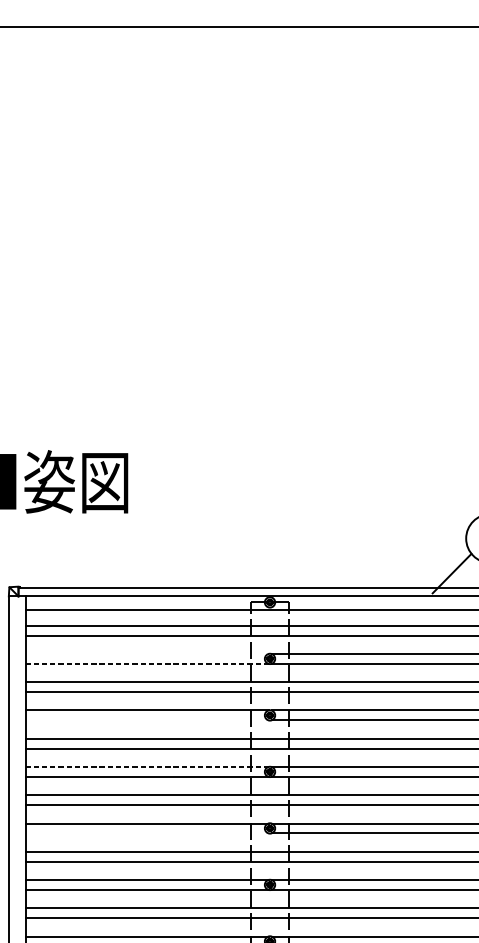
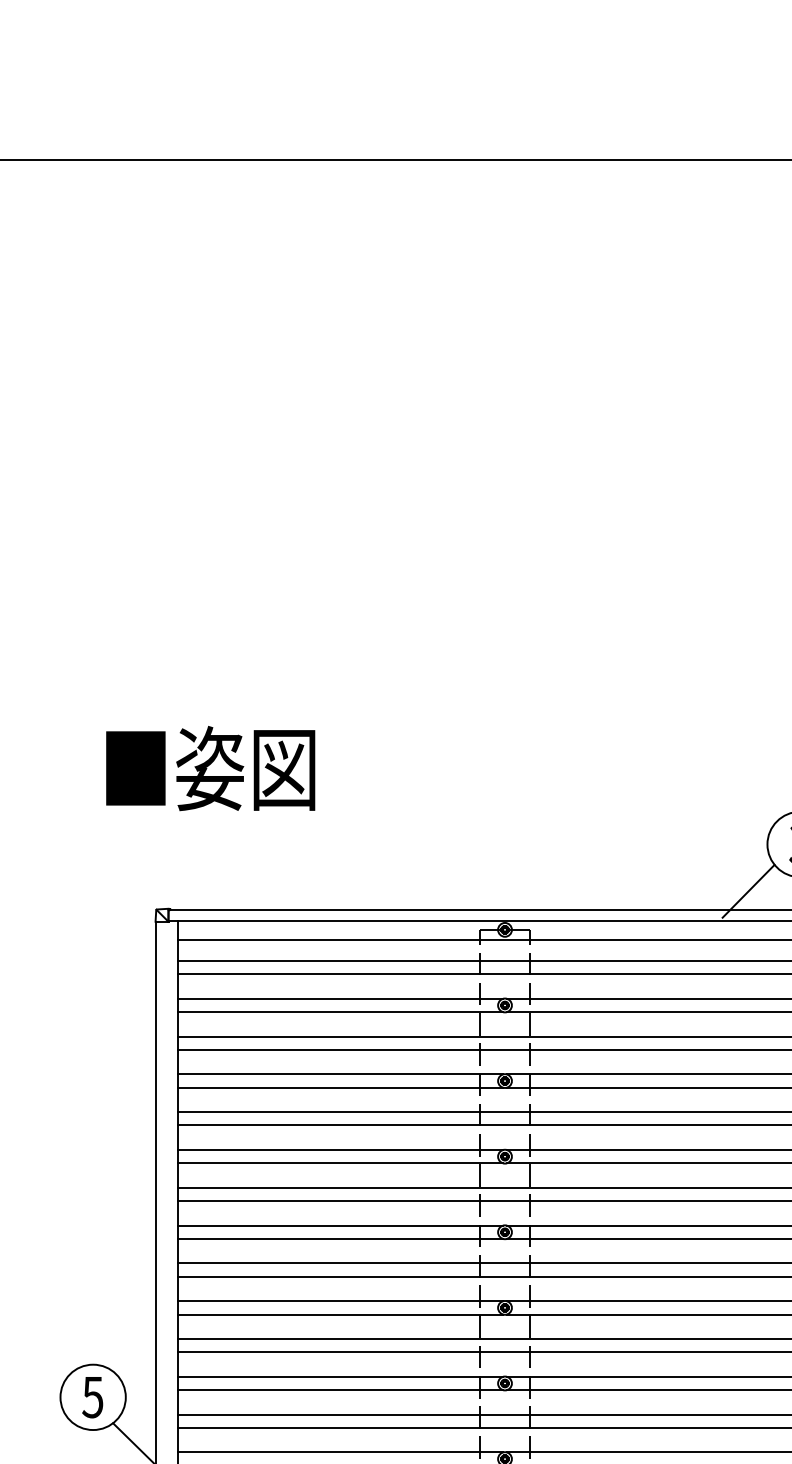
line: (147, 653) -> (340, 998), added
line: (147, 664) -> (340, 1012), dashed -> solid
line: (147, 720) -> (340, 1087), added
line: (147, 767) -> (340, 1150), dashed -> solid
line: (147, 833) -> (340, 1238), added

